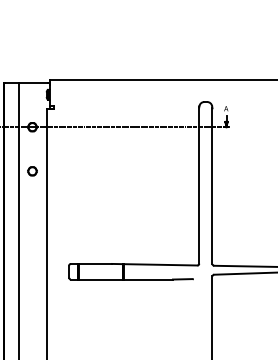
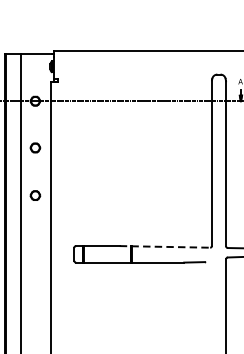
part: (32, 216) -> (35, 195), added
line: (154, 264) -> (164, 246), solid -> dashed

